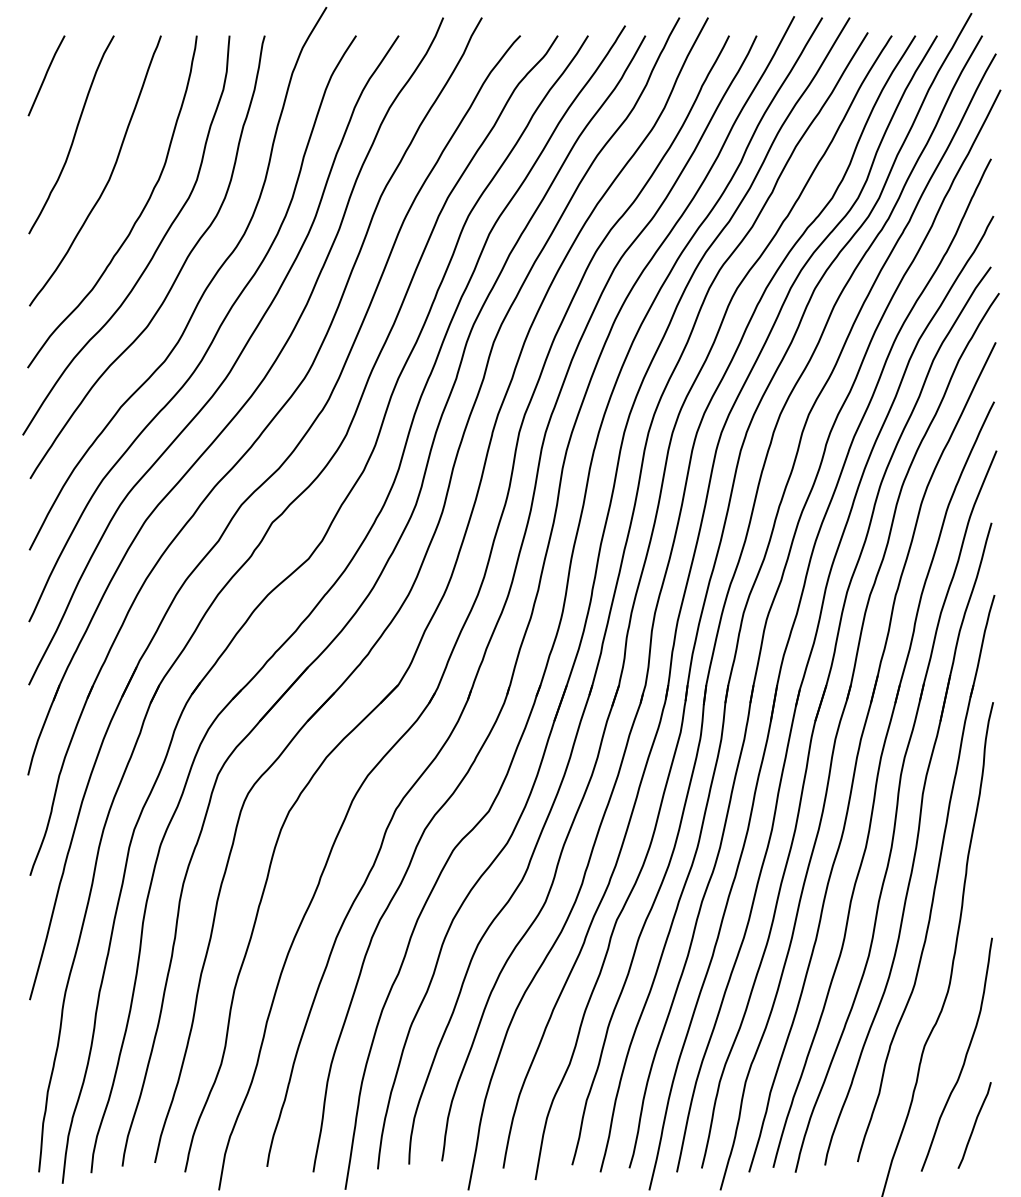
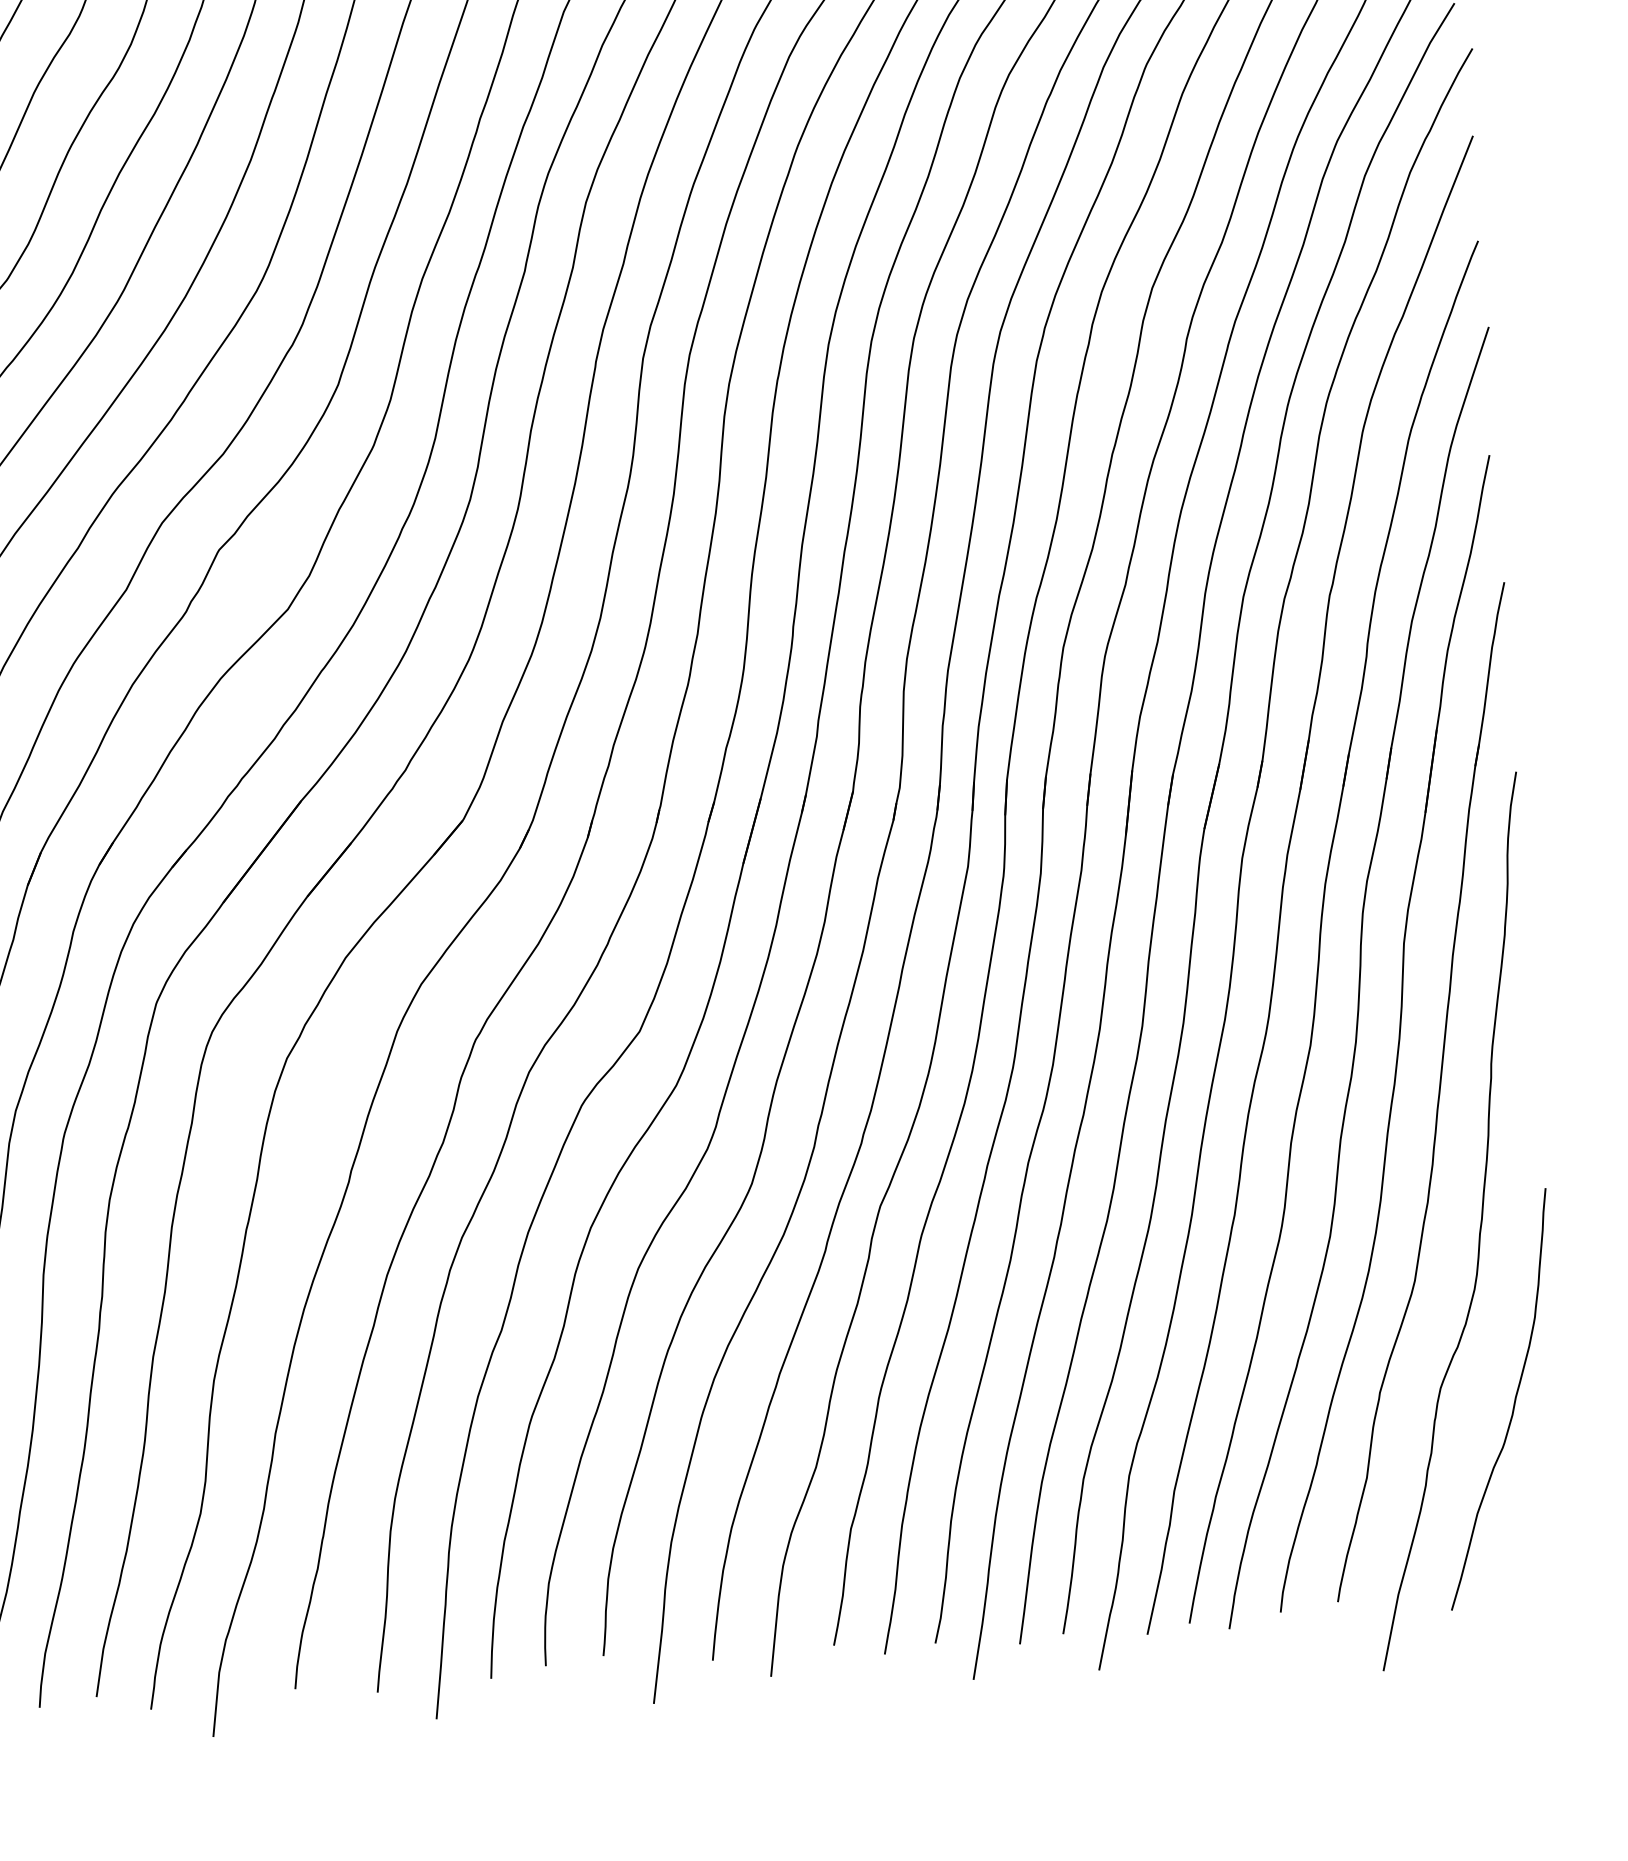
curve: (974, 1125) -> (1539, 1522), removed

